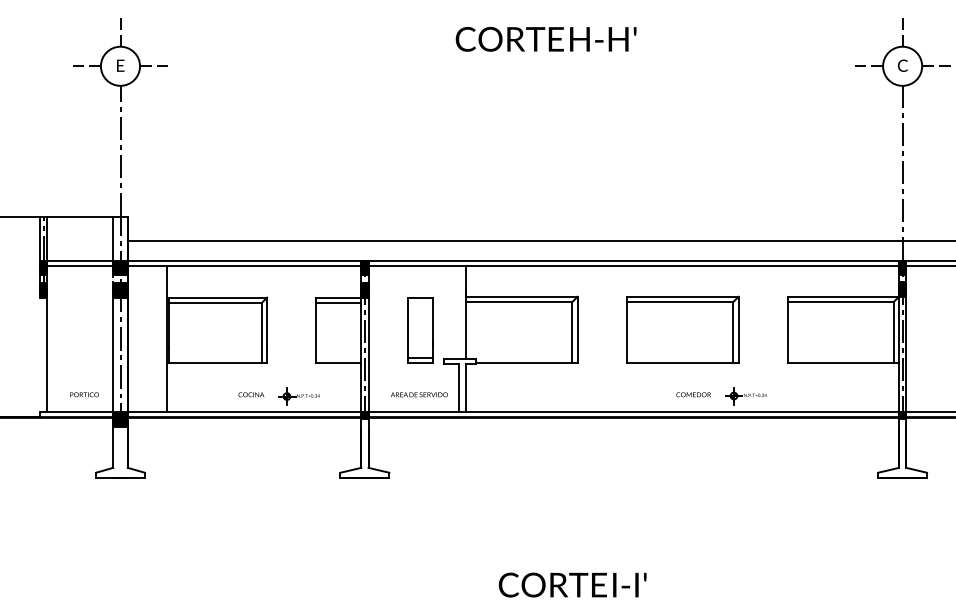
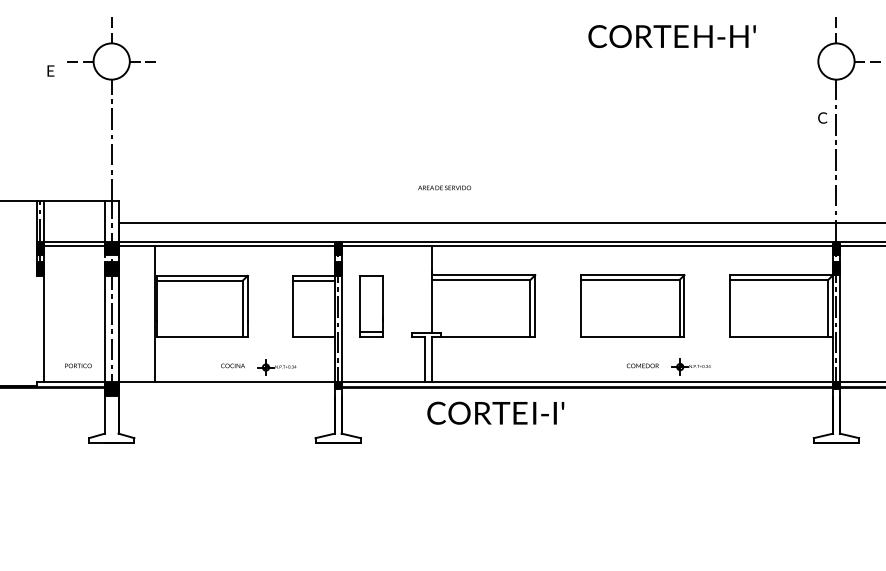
text: (545, 39) -> (671, 36), moved
text: (120, 65) -> (50, 70), moved
text: (902, 65) -> (822, 117), moved
line: (868, 66) -> (804, 61), removed
part: (420, 330) -> (371, 306), moved
text: (419, 394) -> (444, 187), moved
line: (244, 416) -> (226, 386), removed
text: (572, 584) -> (495, 412), moved

